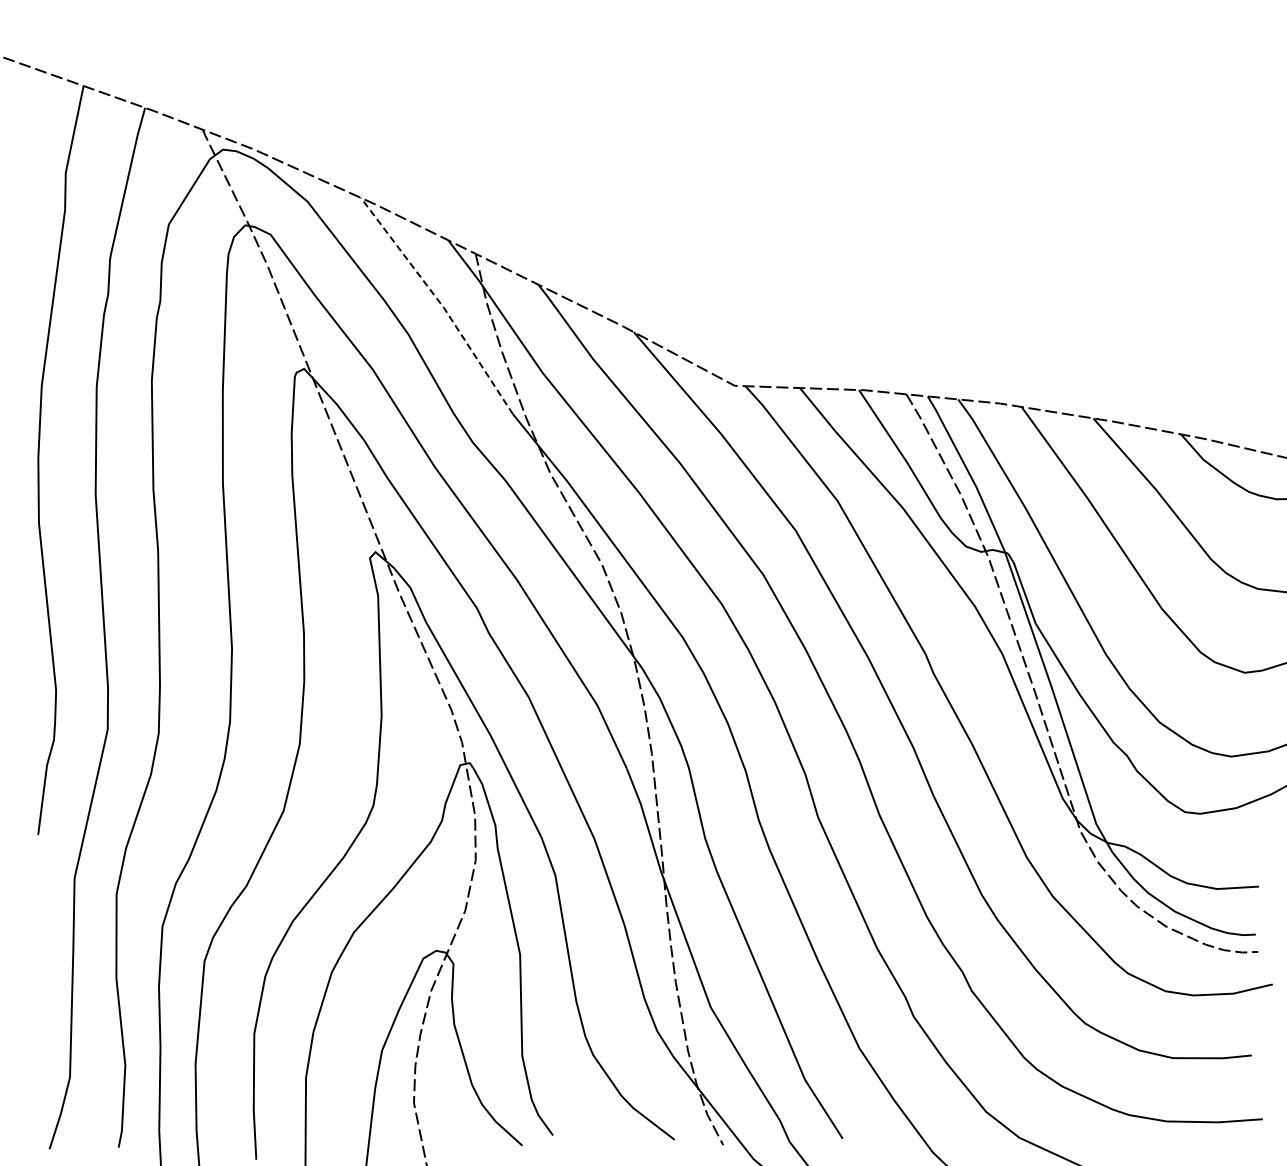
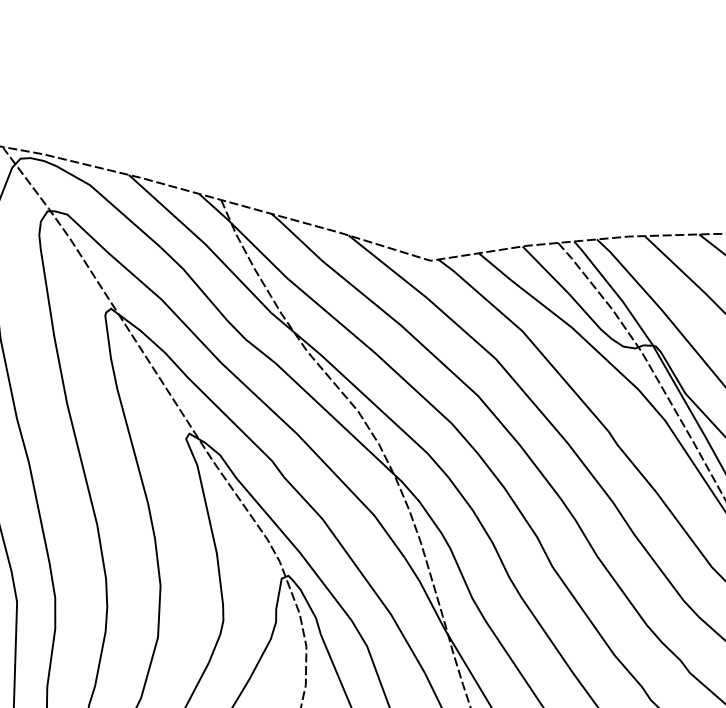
line: (440, 303) -> (202, 241), dashed -> solid

